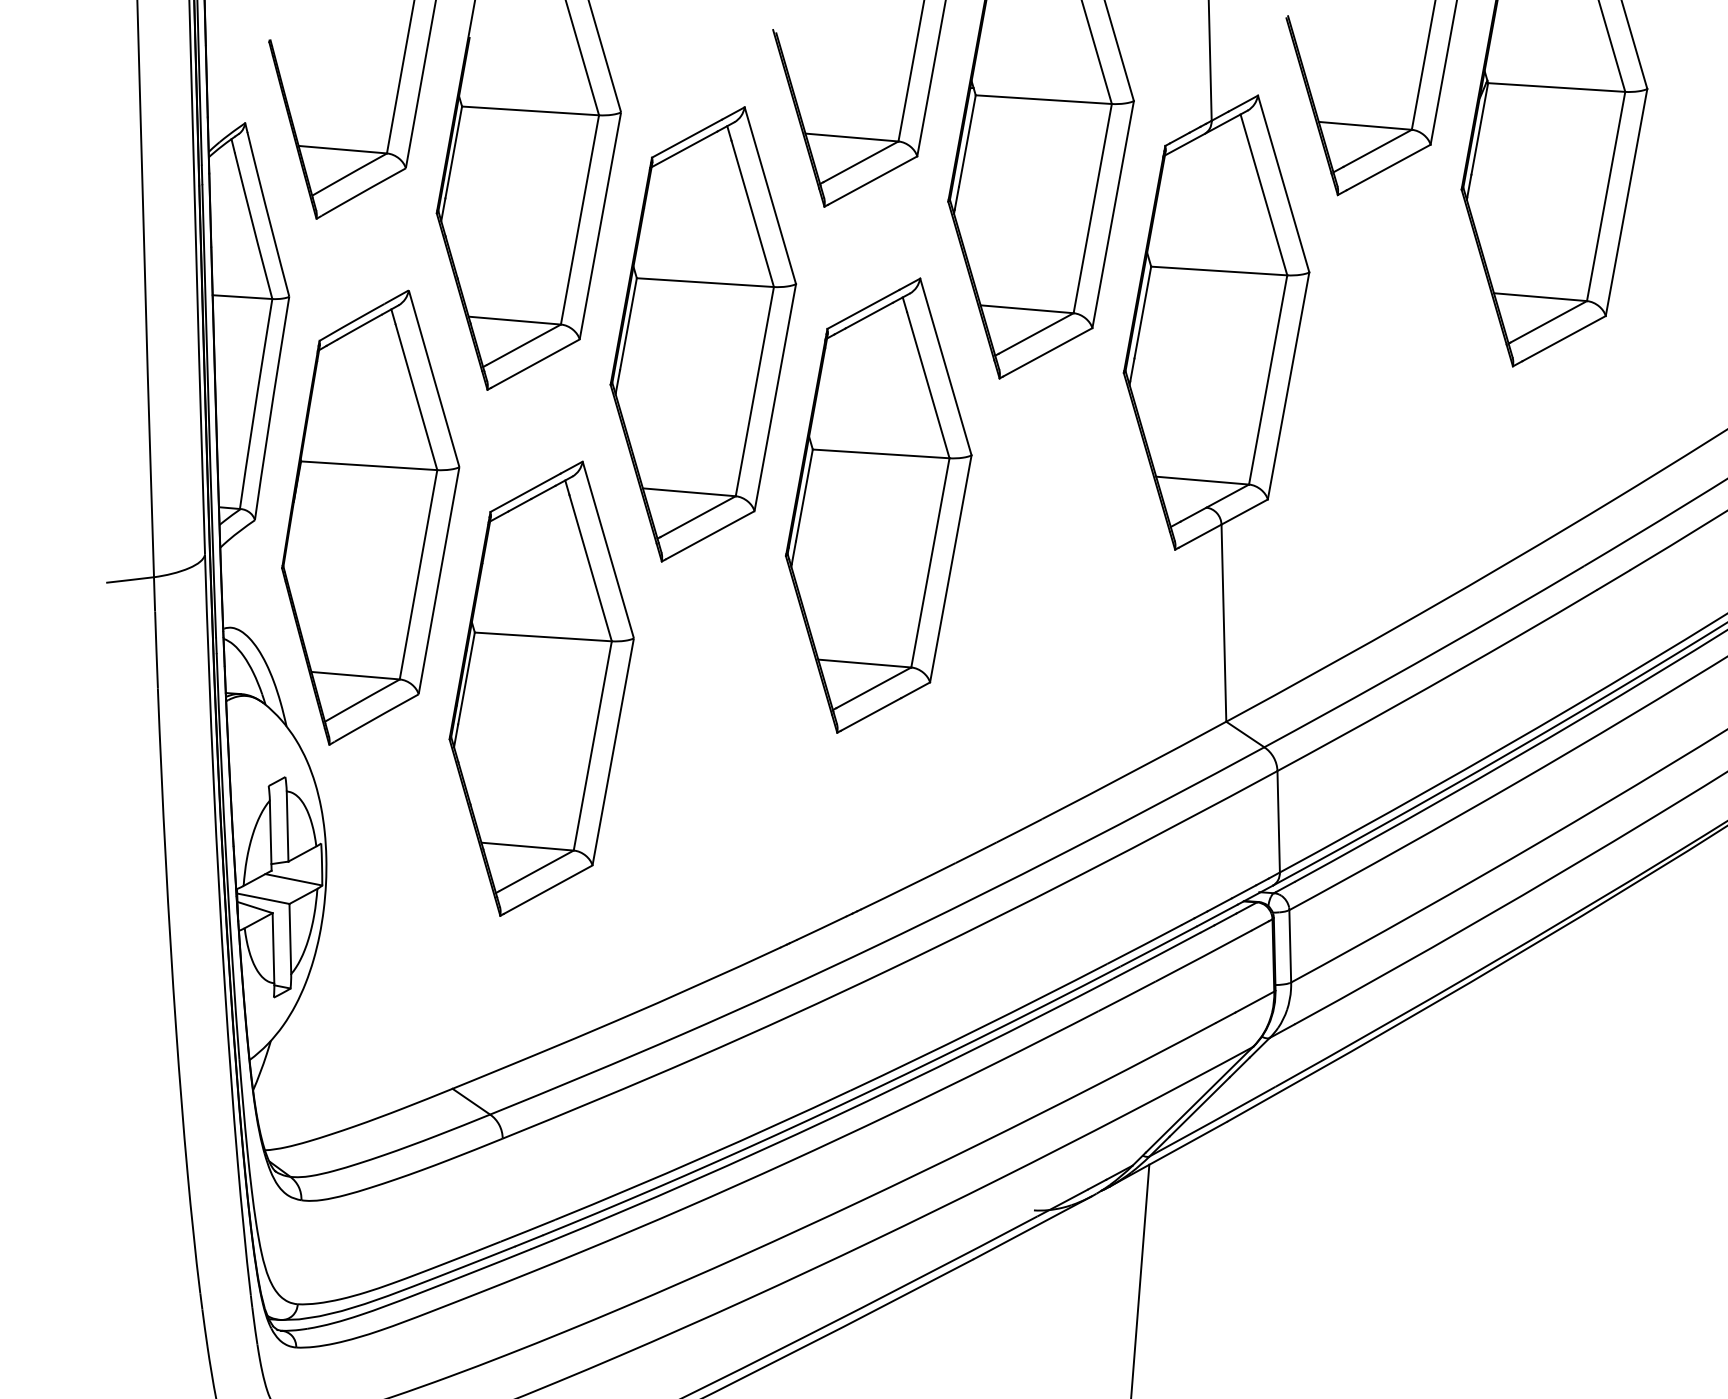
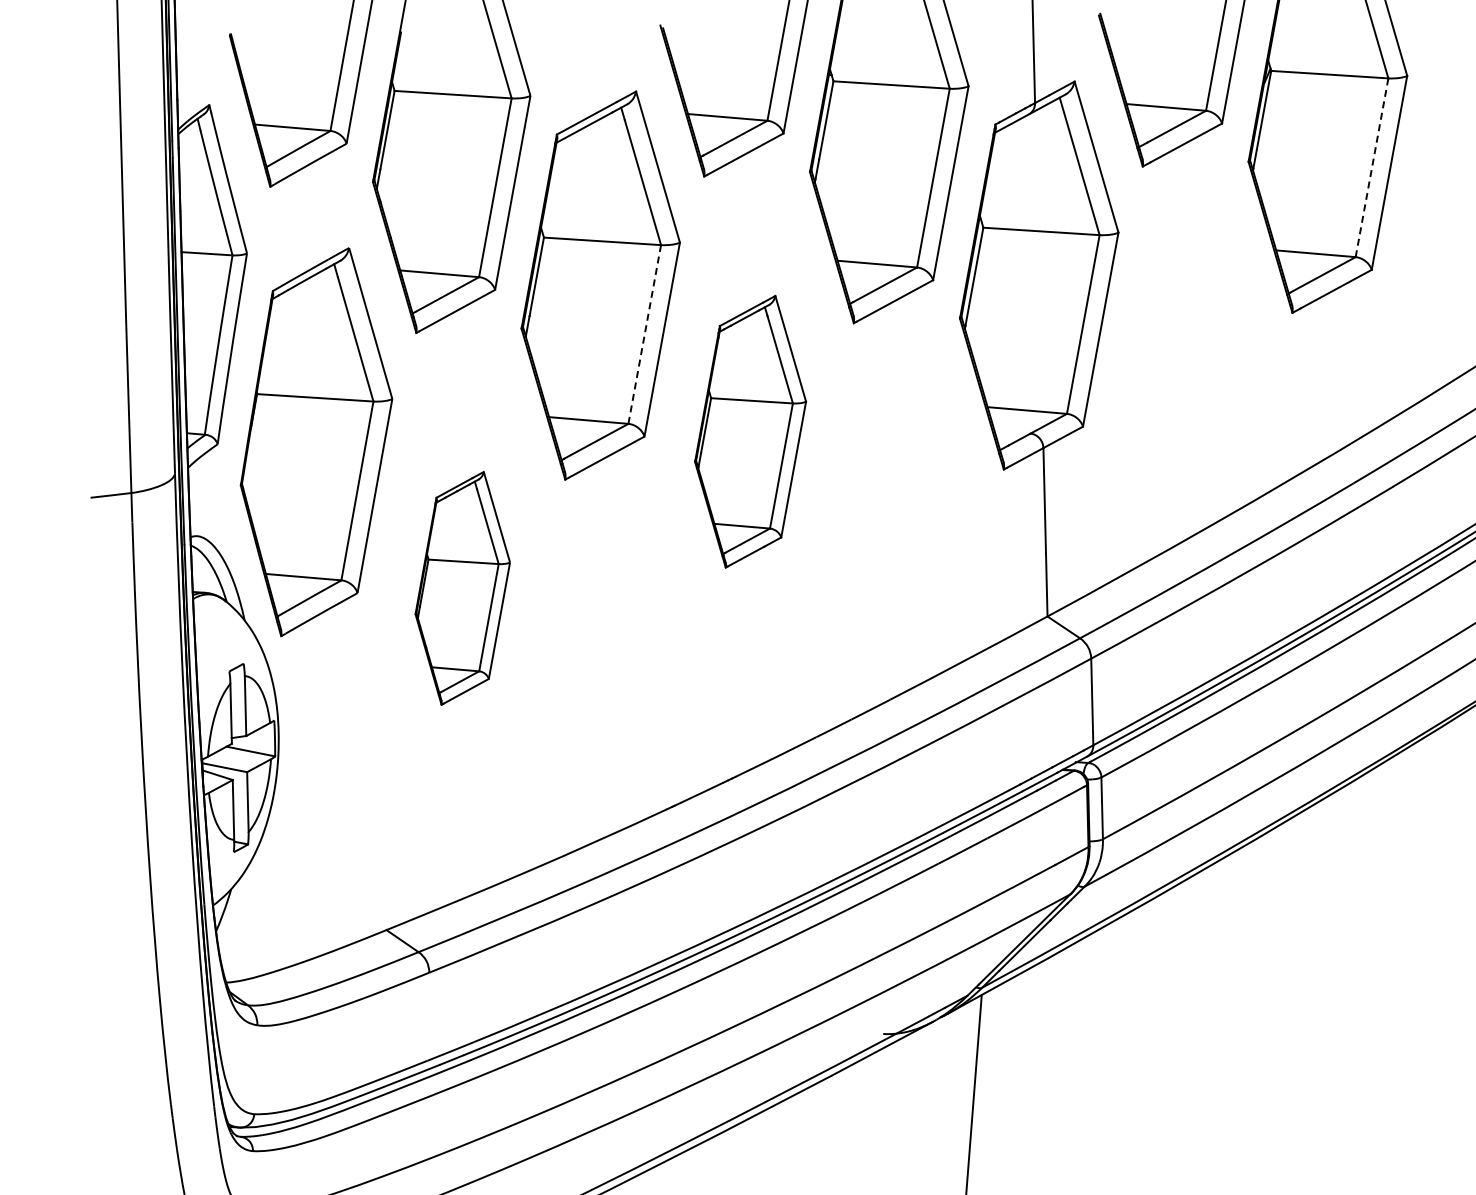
line: (1606, 196) -> (1372, 167), solid -> dashed
line: (754, 391) -> (644, 334), solid -> dashed
part: (878, 505) -> (750, 431), size x0.7
part: (541, 688) -> (462, 588), size x0.6

